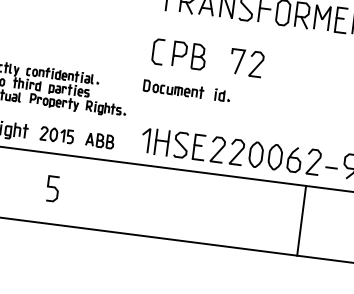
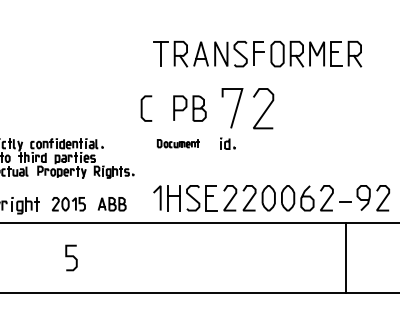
curve: (154, 51) -> (142, 108), moved
part: (246, 63) -> (247, 108), size x1.6
part: (173, 88) -> (178, 143), size x0.7
line: (301, 220) -> (346, 257), moved

